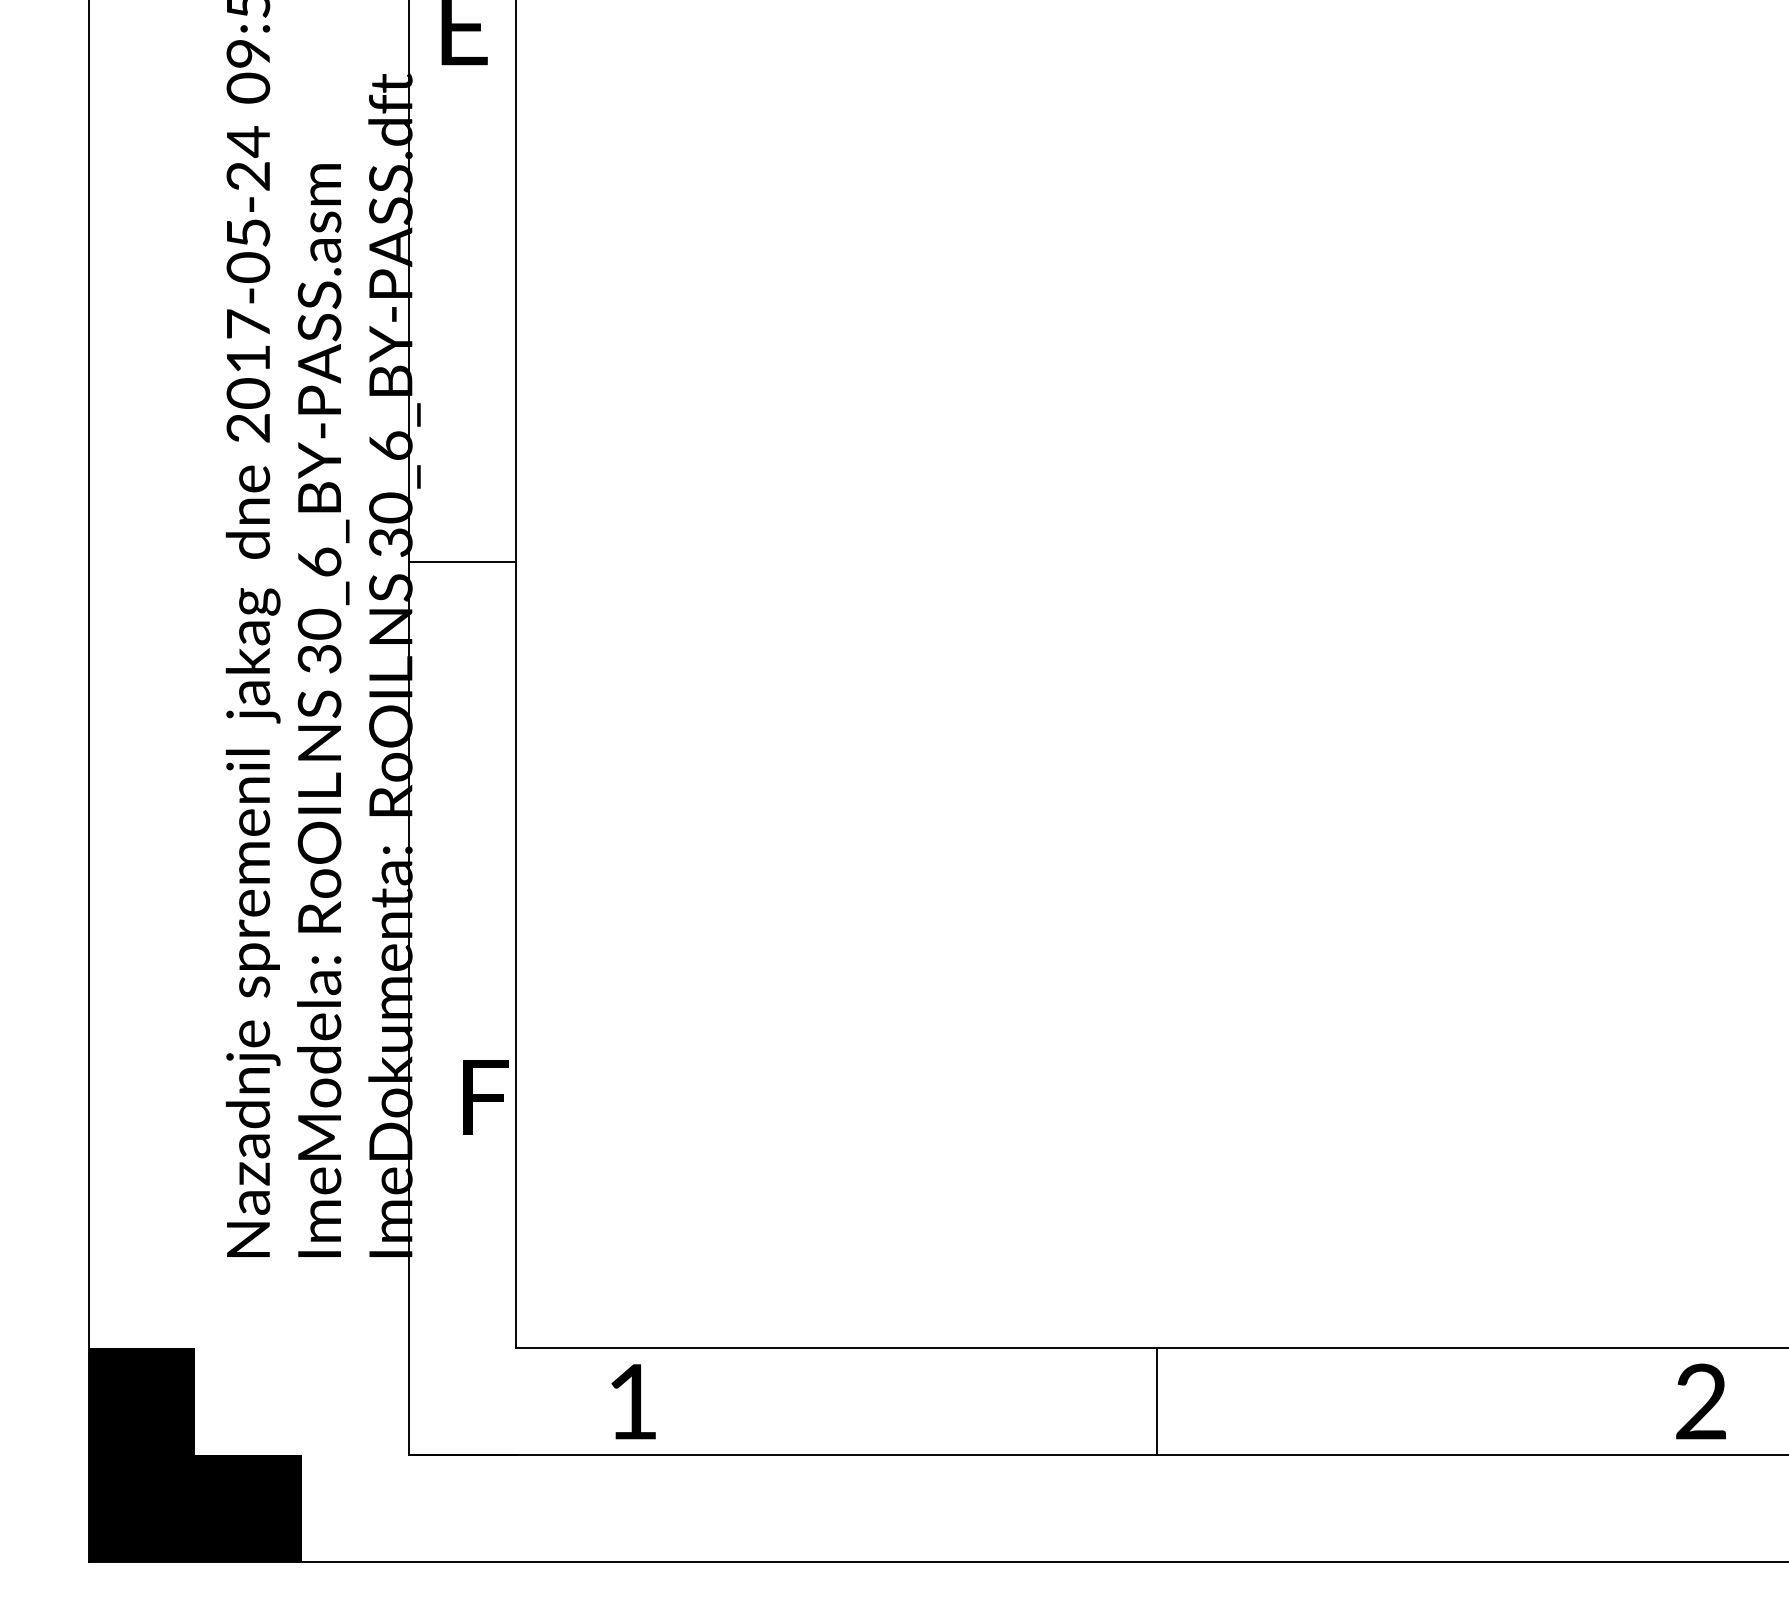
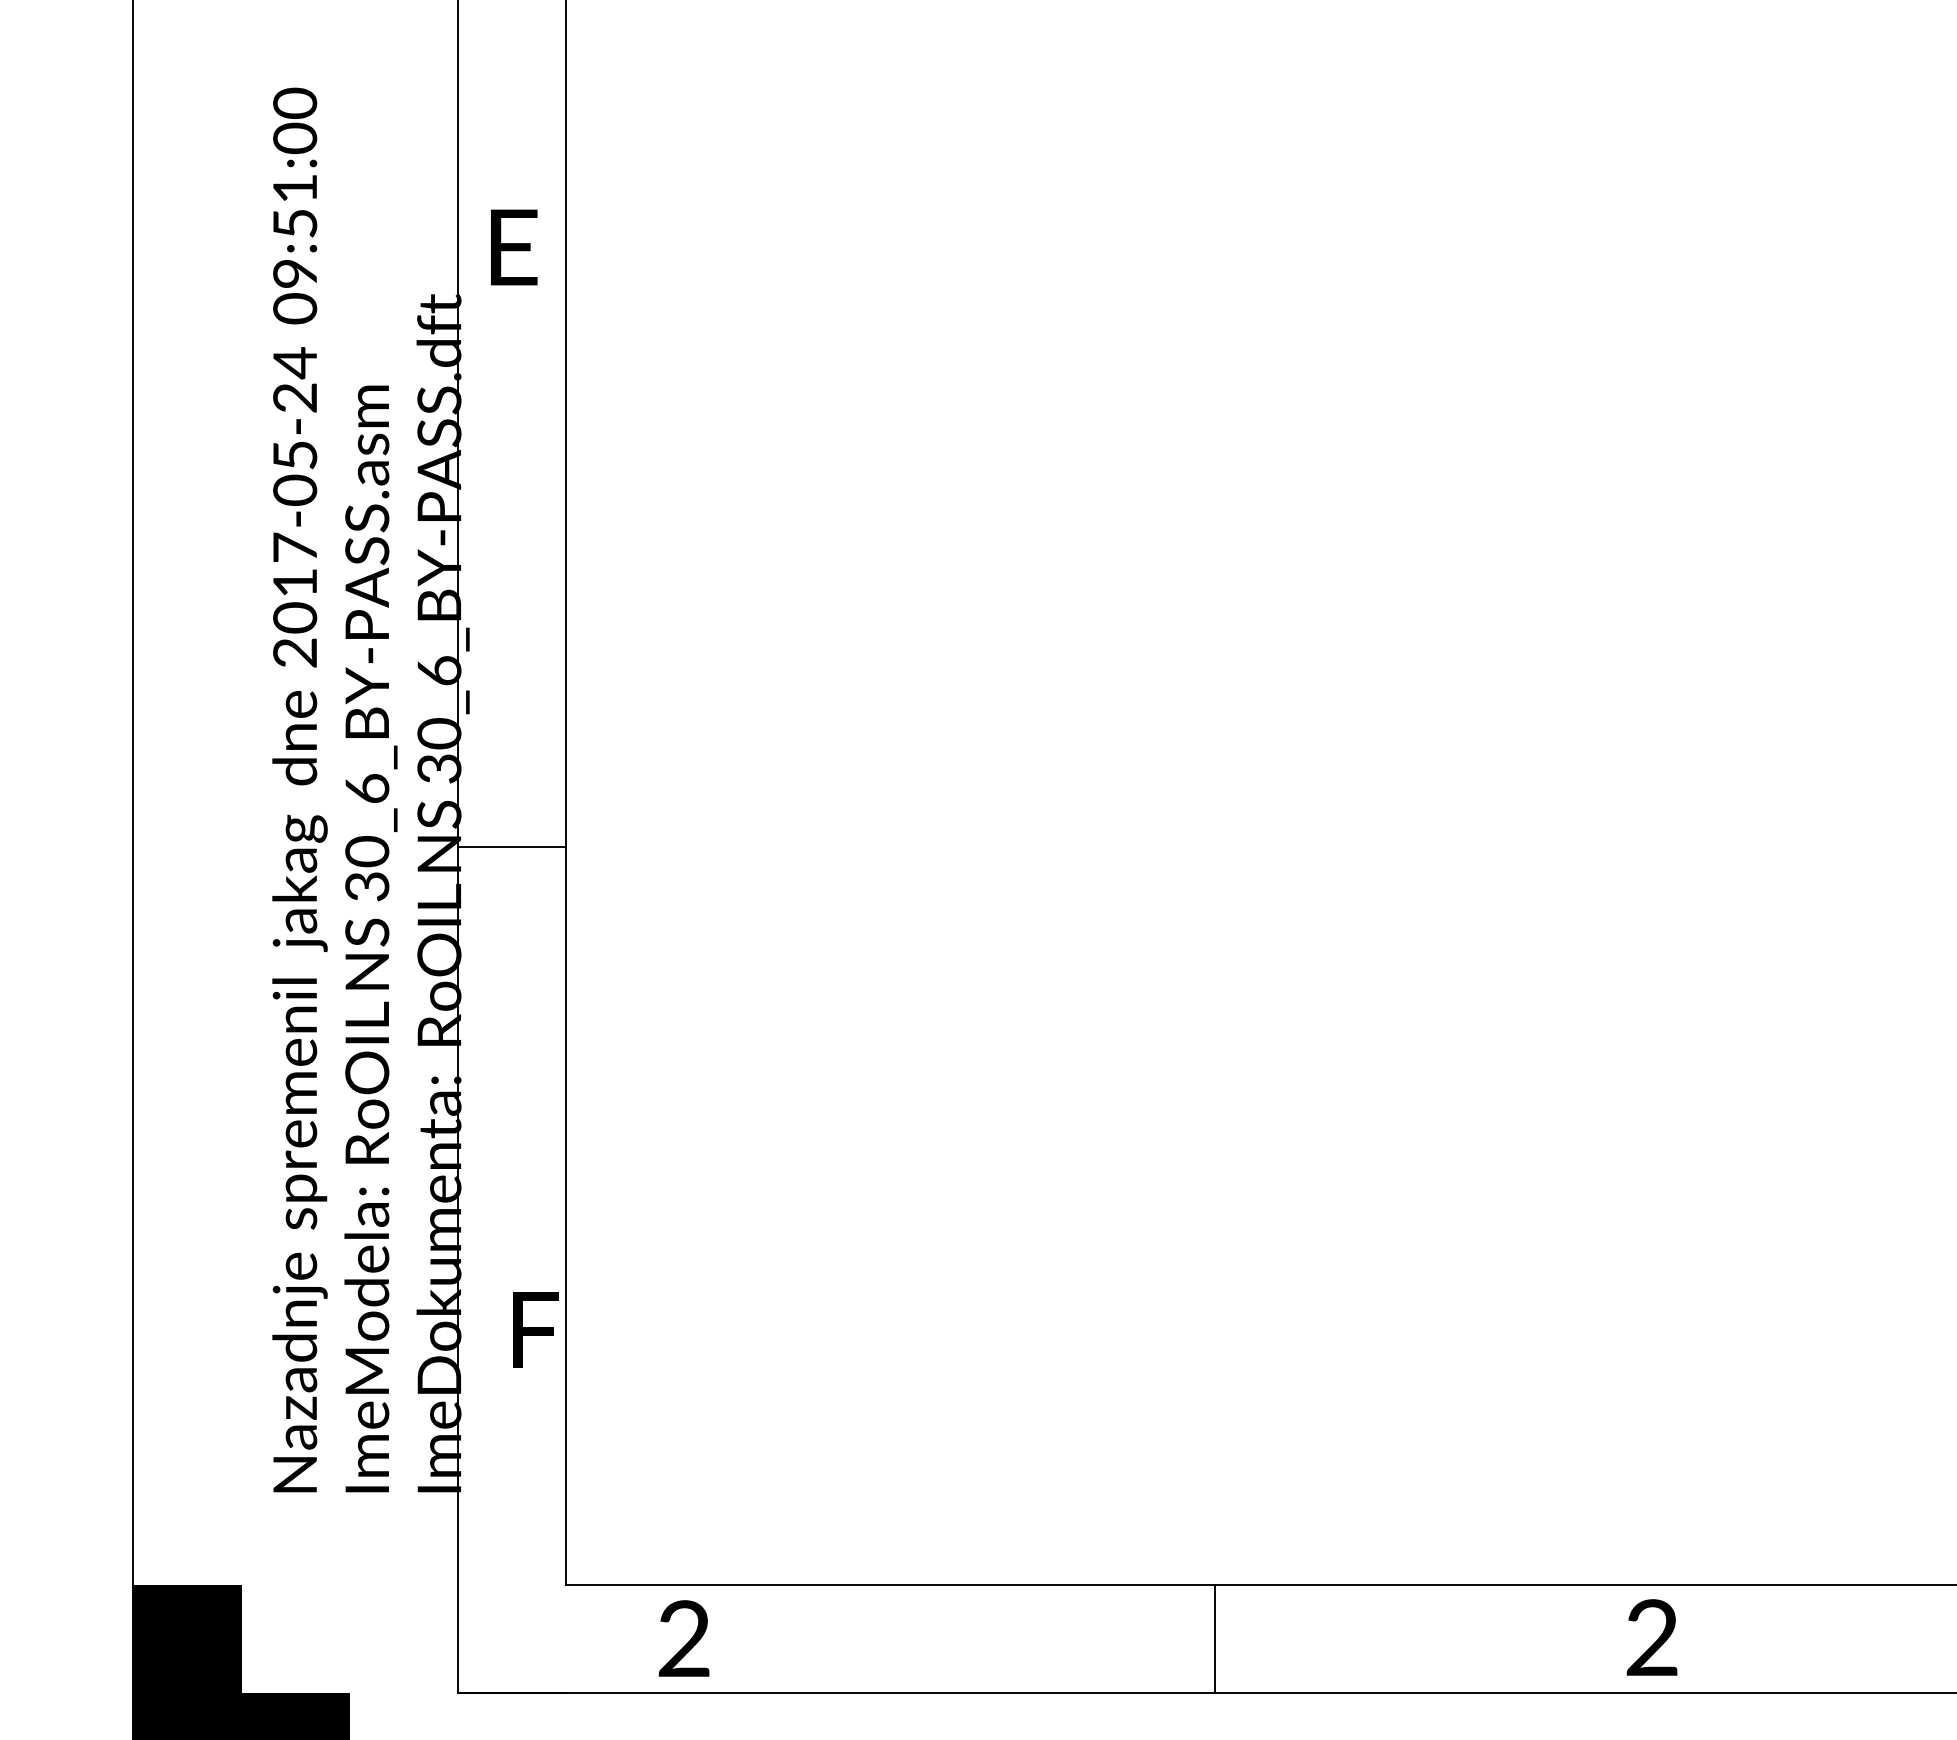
line: (462, 562) -> (511, 847), moved
text: (631, 1401) -> (683, 1638), 1 -> 2
text: (1700, 1401) -> (1651, 1637), moved

